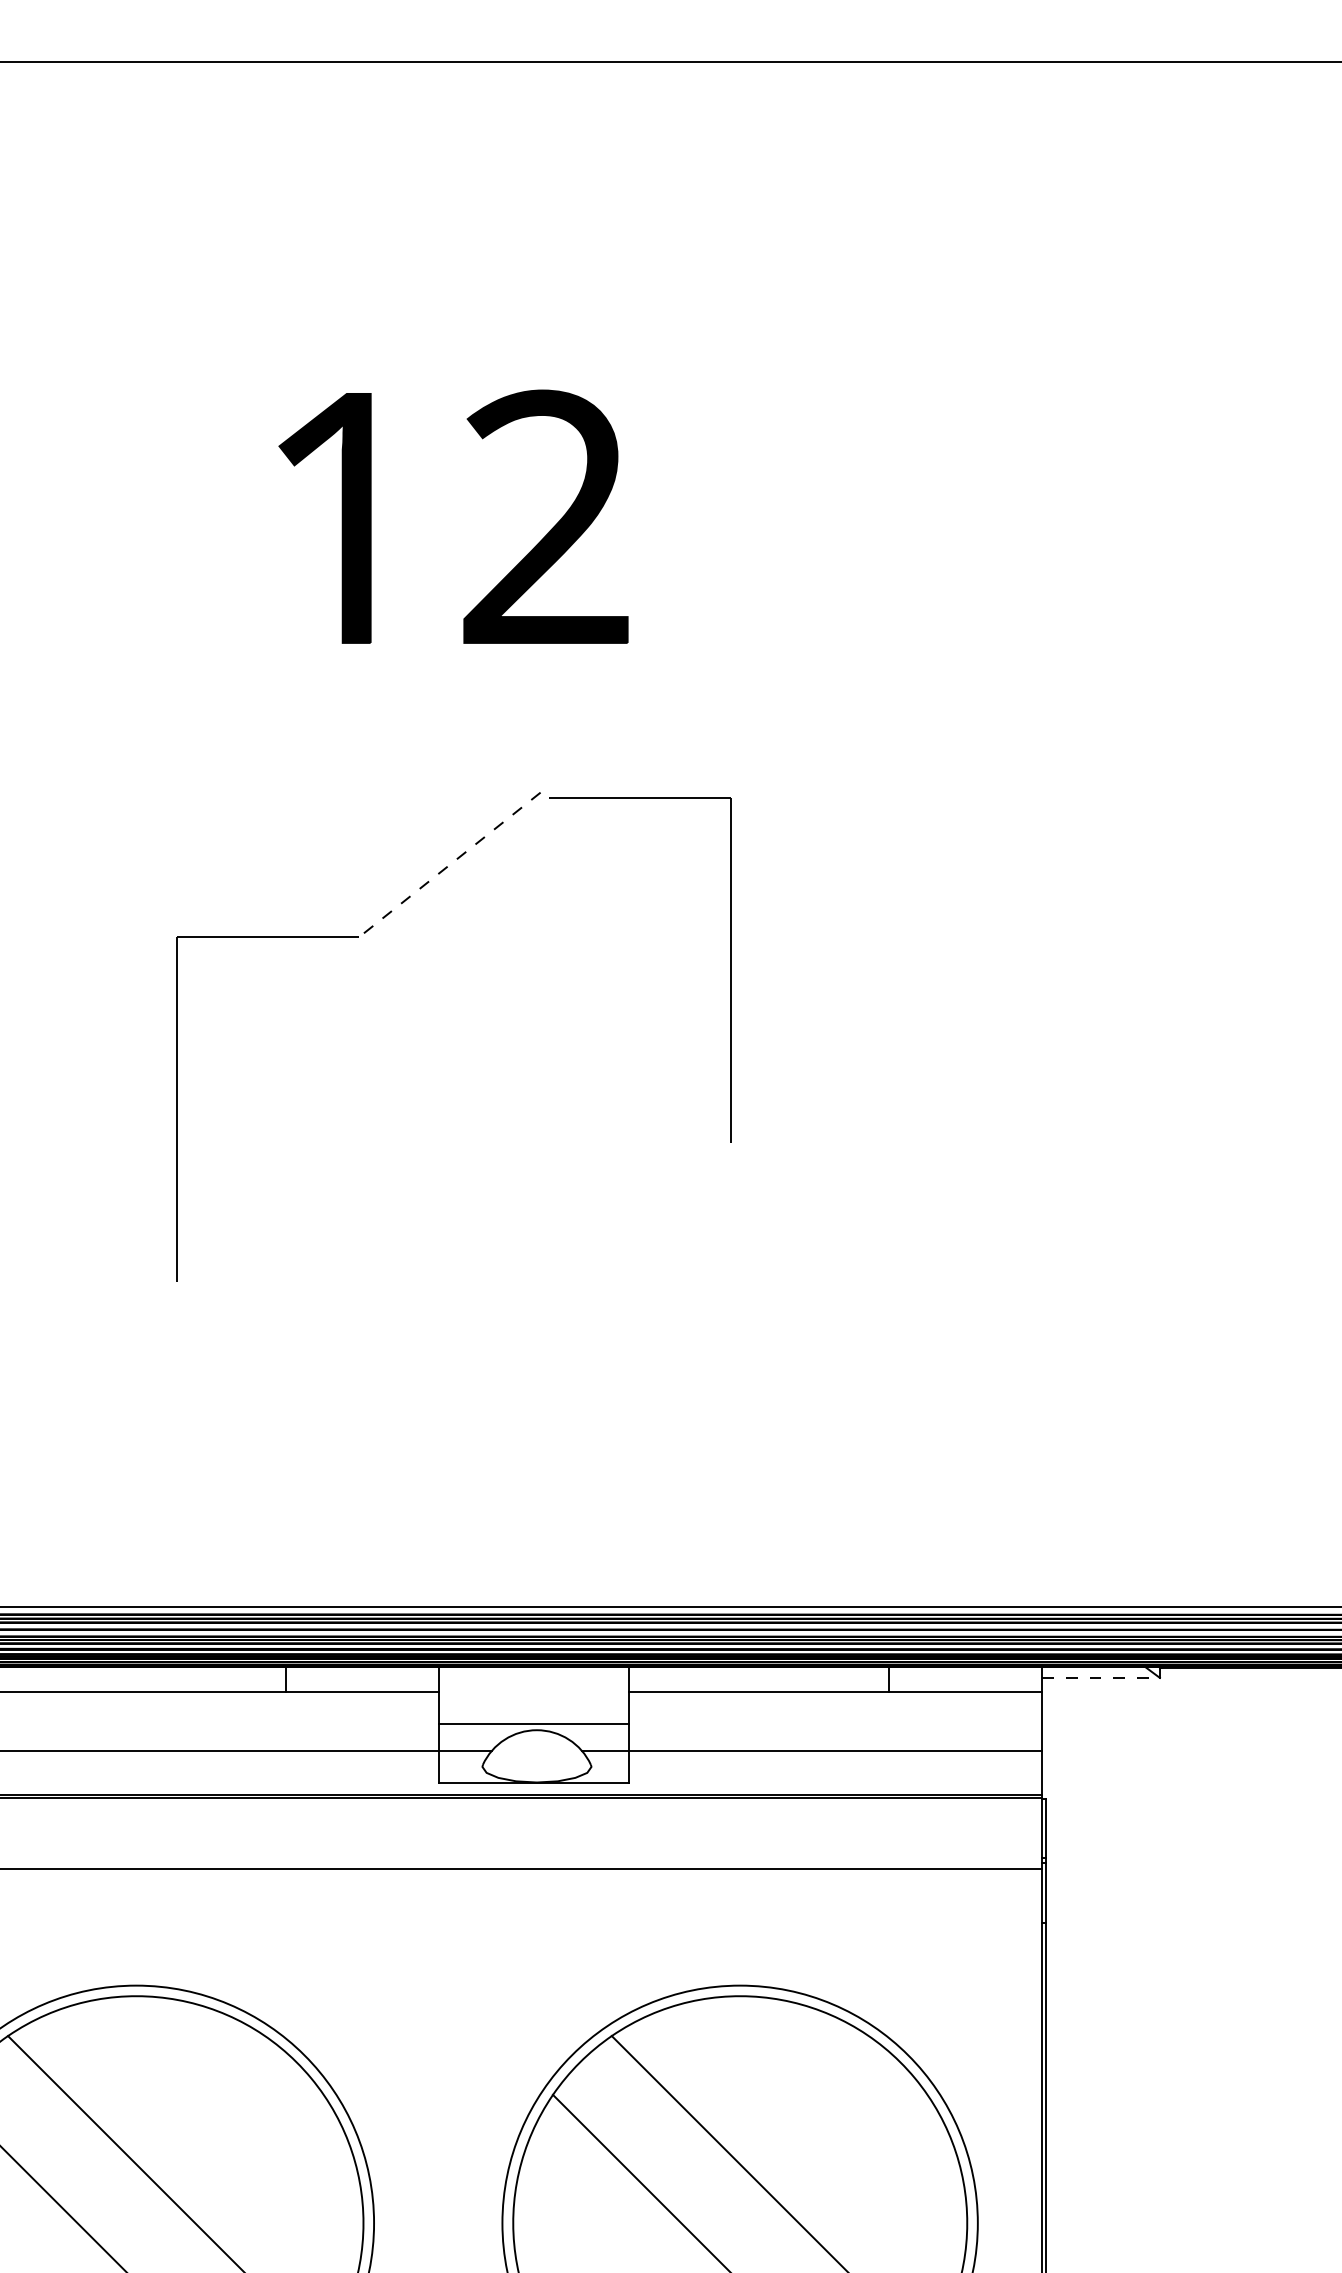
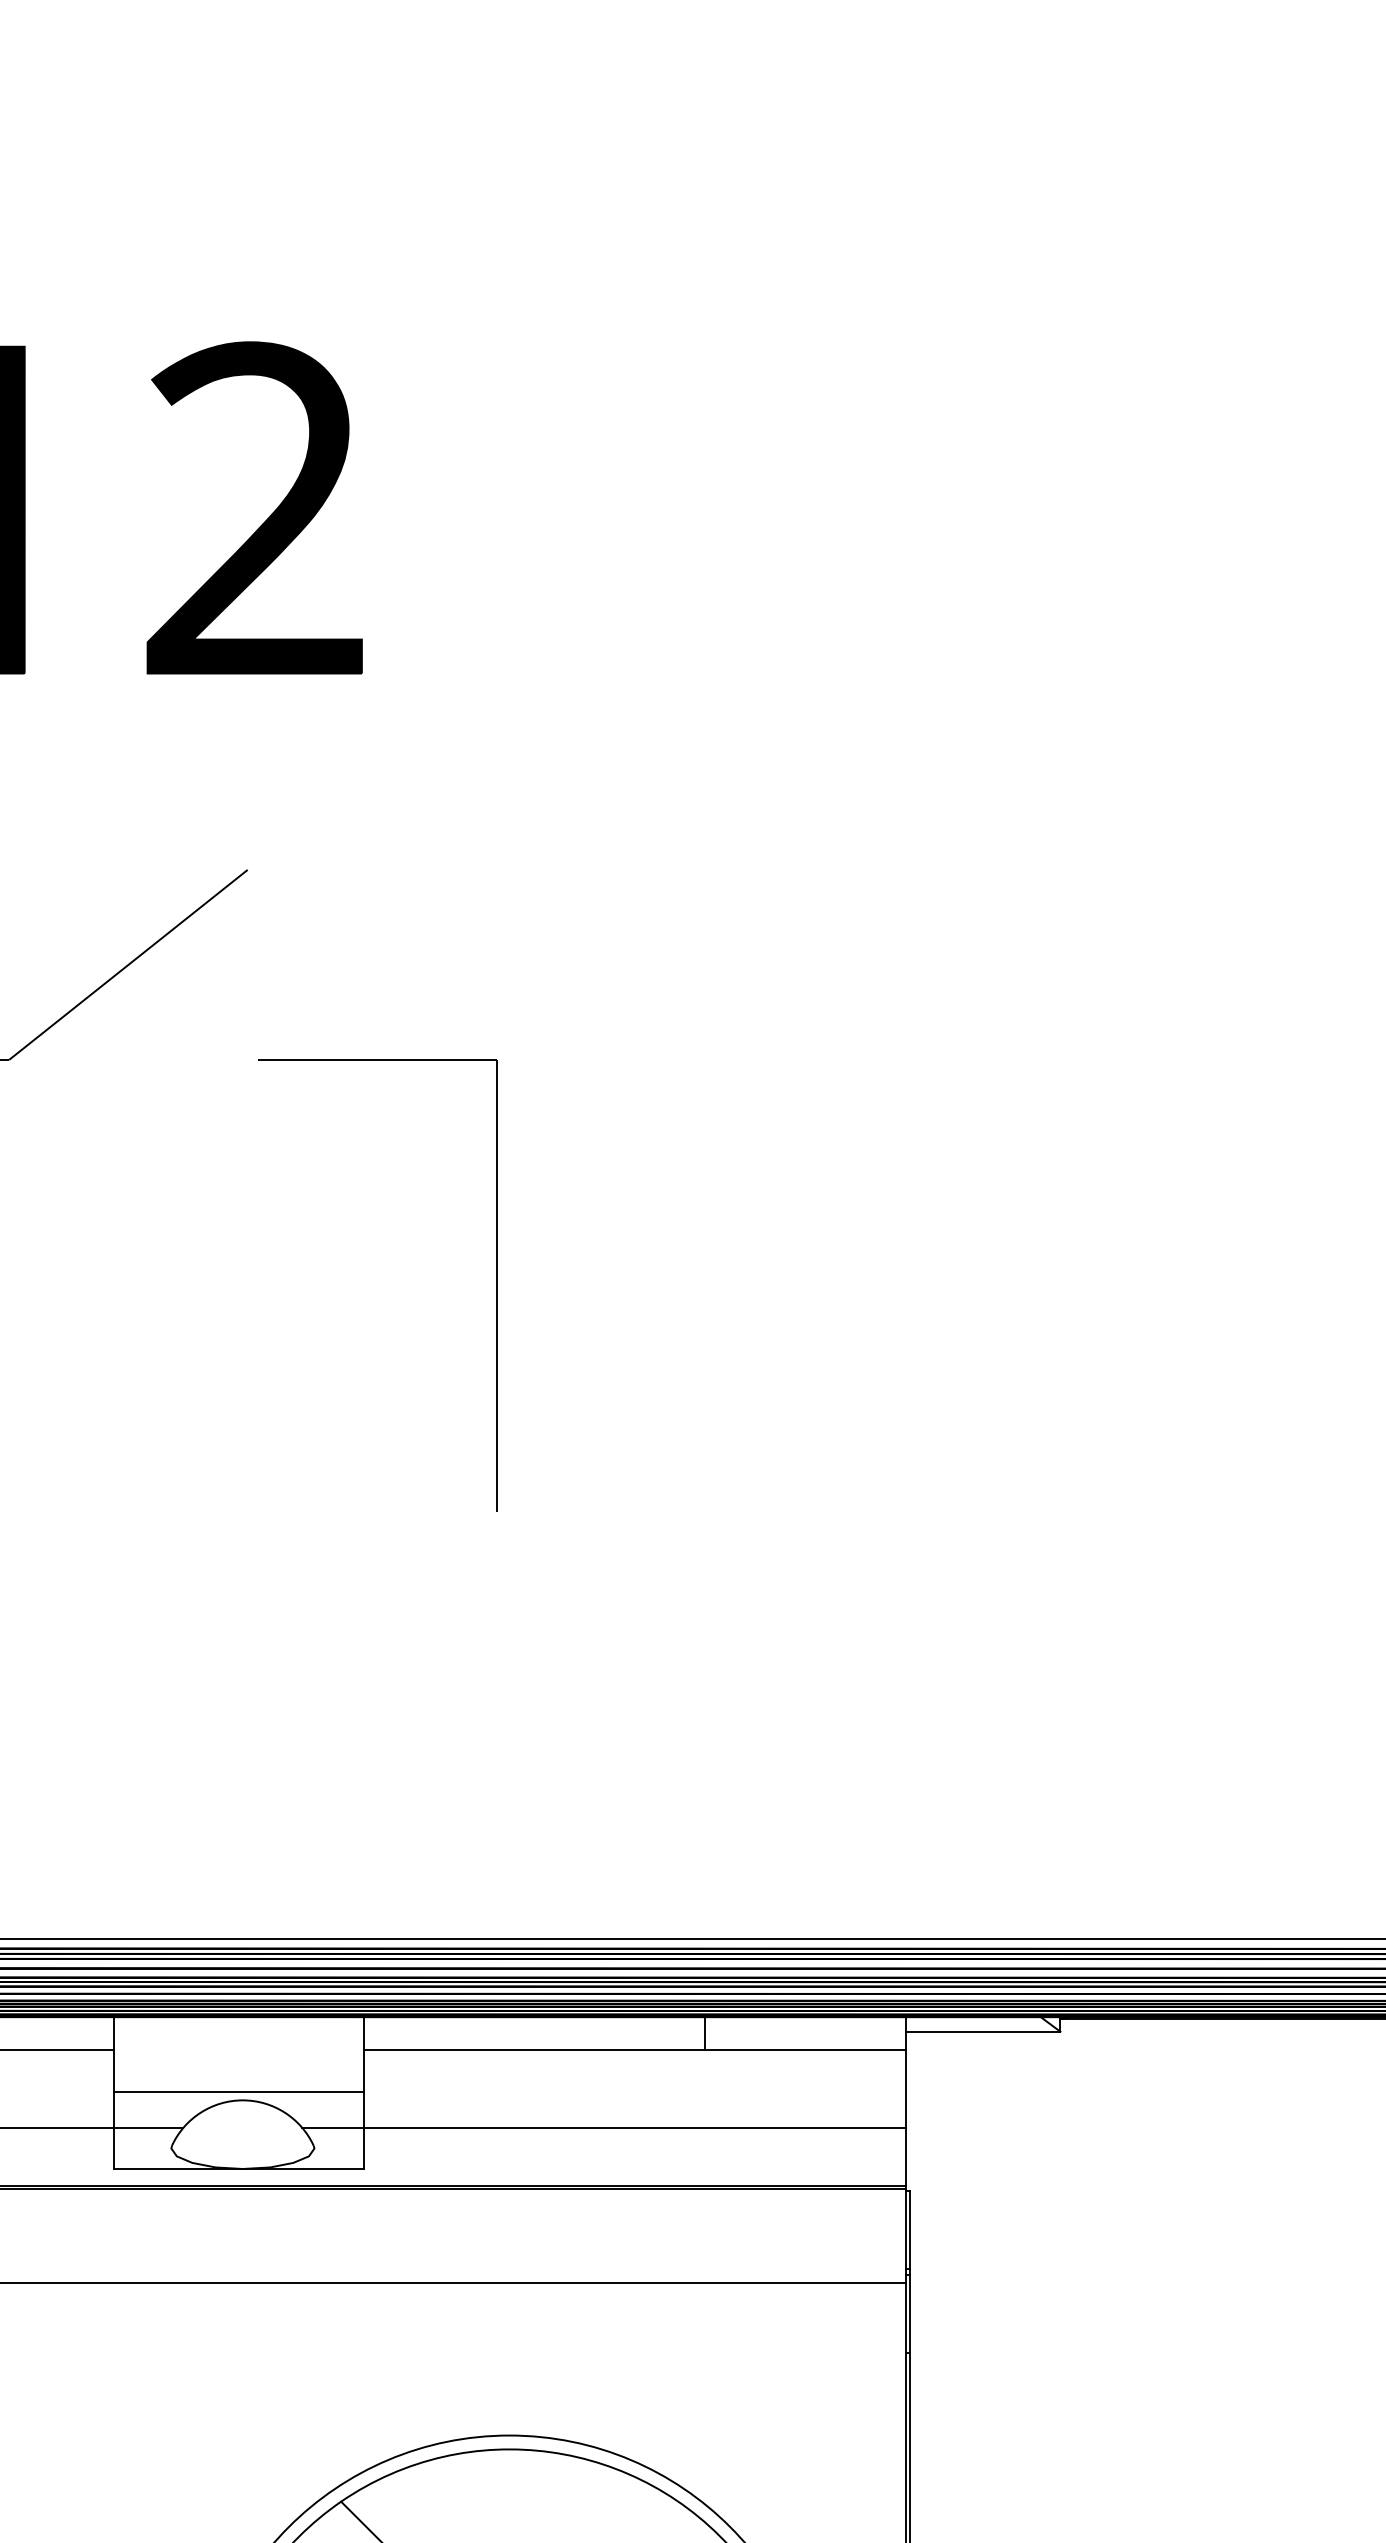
line: (449, 865) -> (128, 965), dashed -> solid
part: (730, 969) -> (496, 1284), moved
line: (1100, 1677) -> (982, 2031), dashed -> solid

